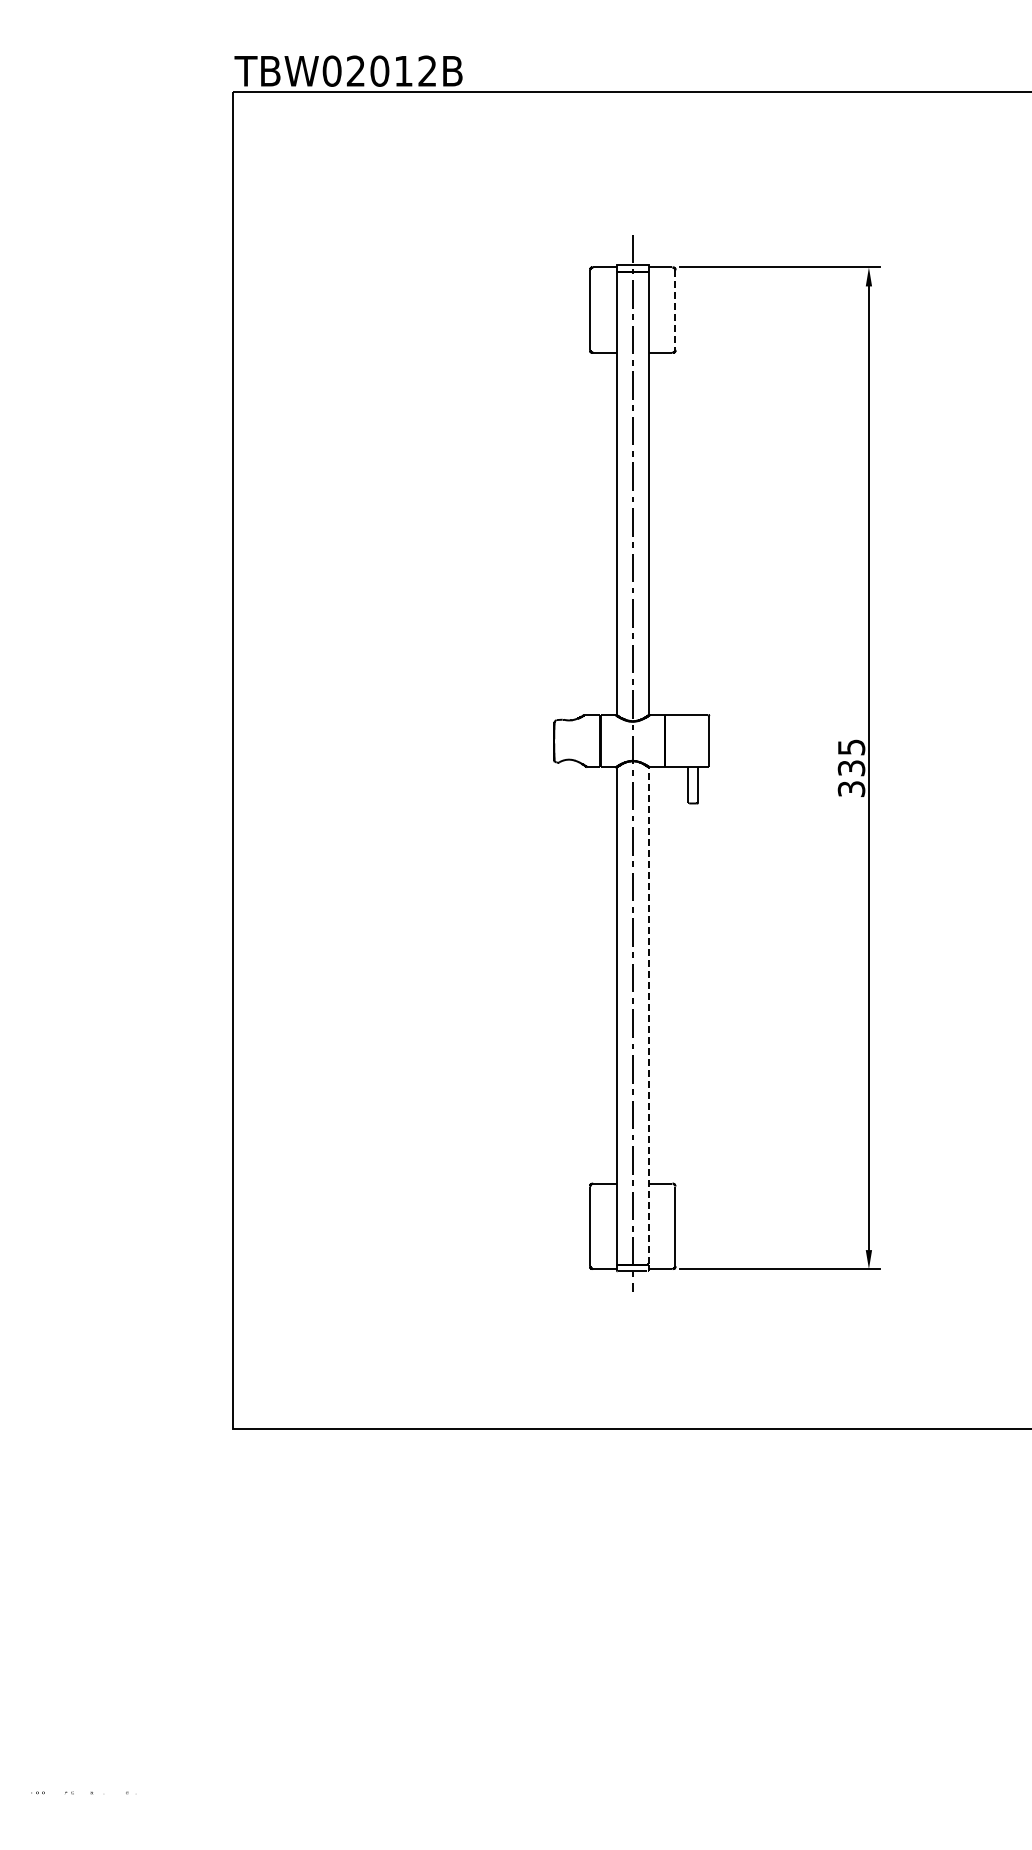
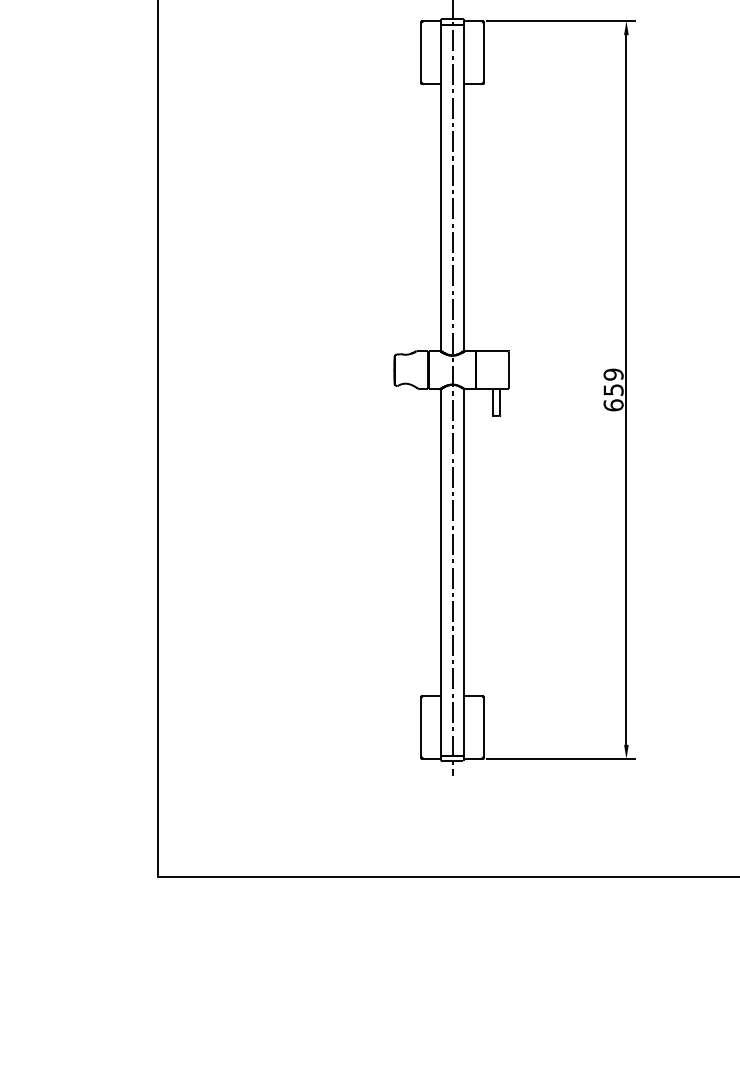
line: (675, 310) -> (483, 52), dashed -> solid
text: (851, 768) -> (613, 390), 335 -> 659
line: (648, 1015) -> (464, 572), dashed -> solid

